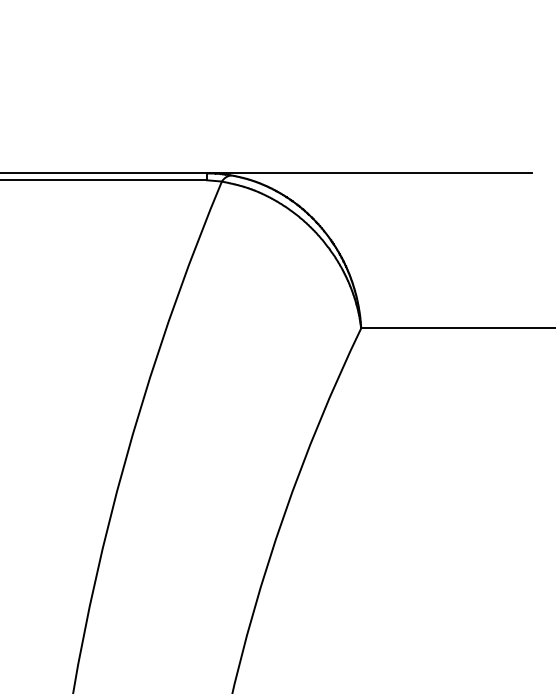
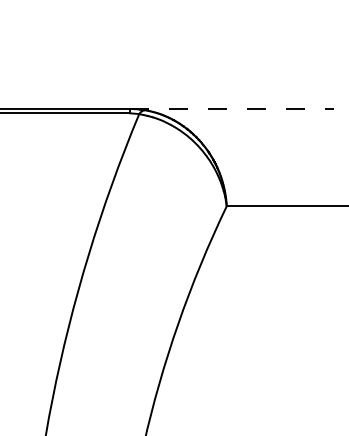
line: (368, 172) -> (231, 108), solid -> dashed

